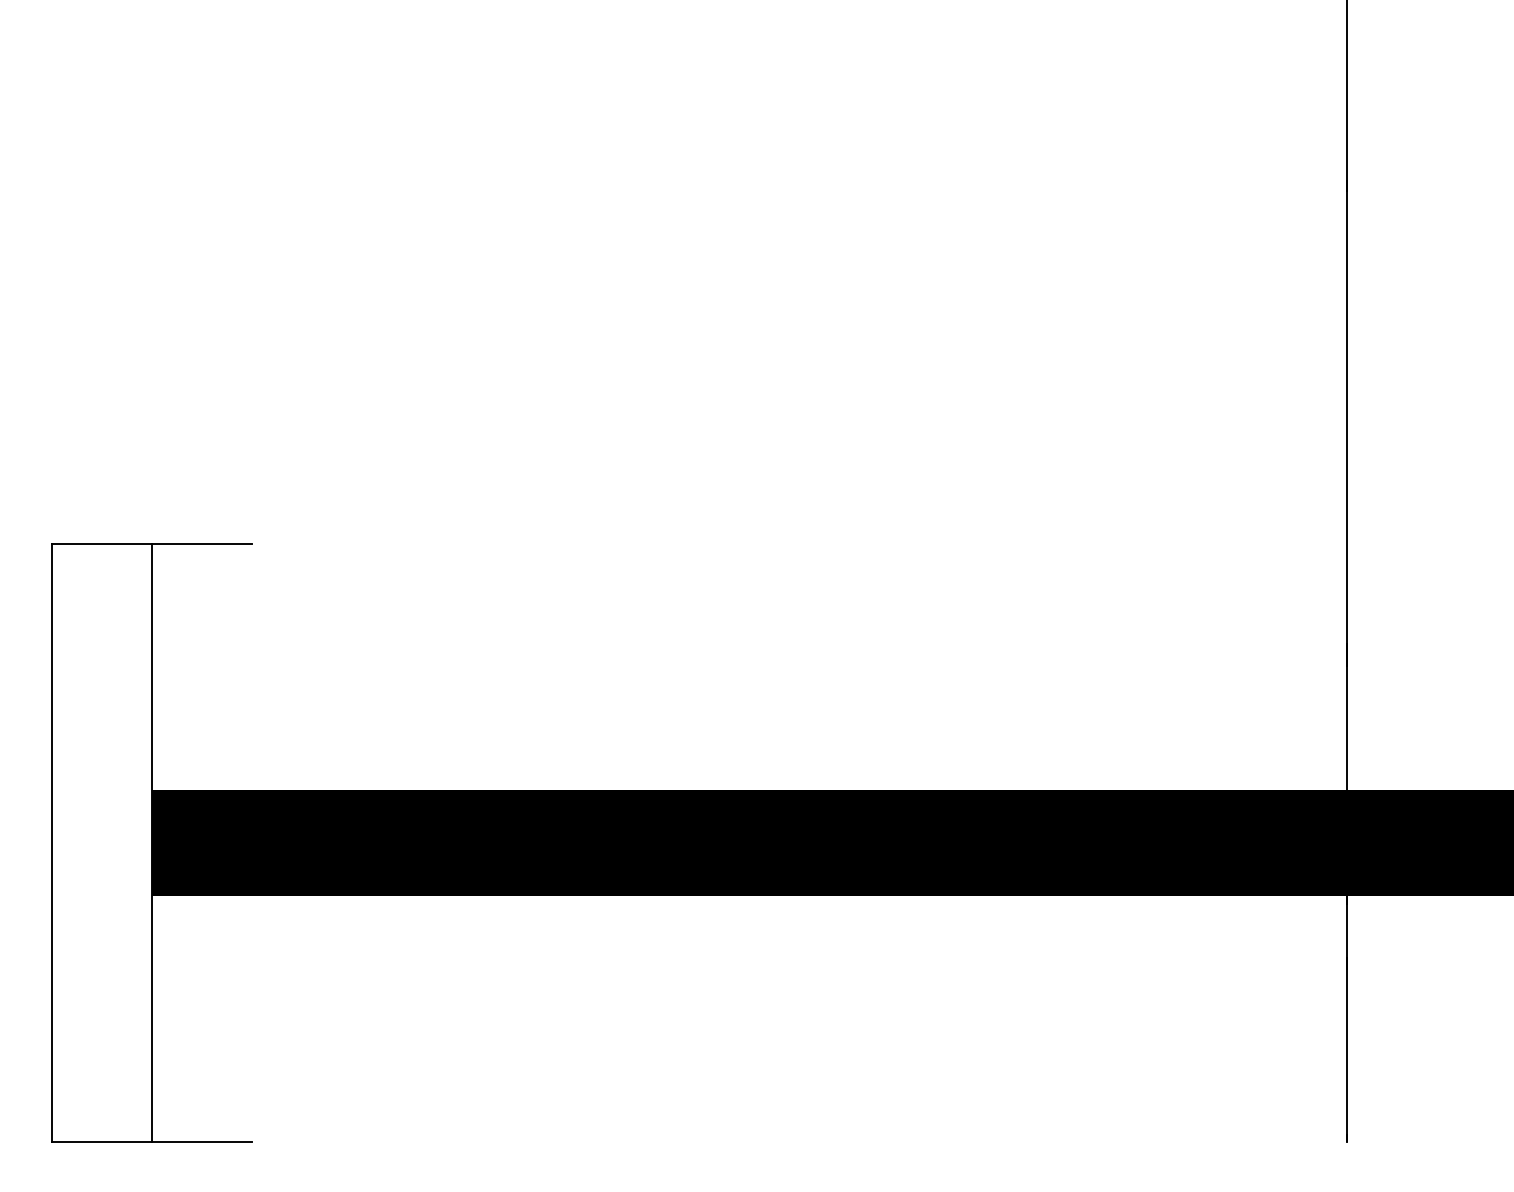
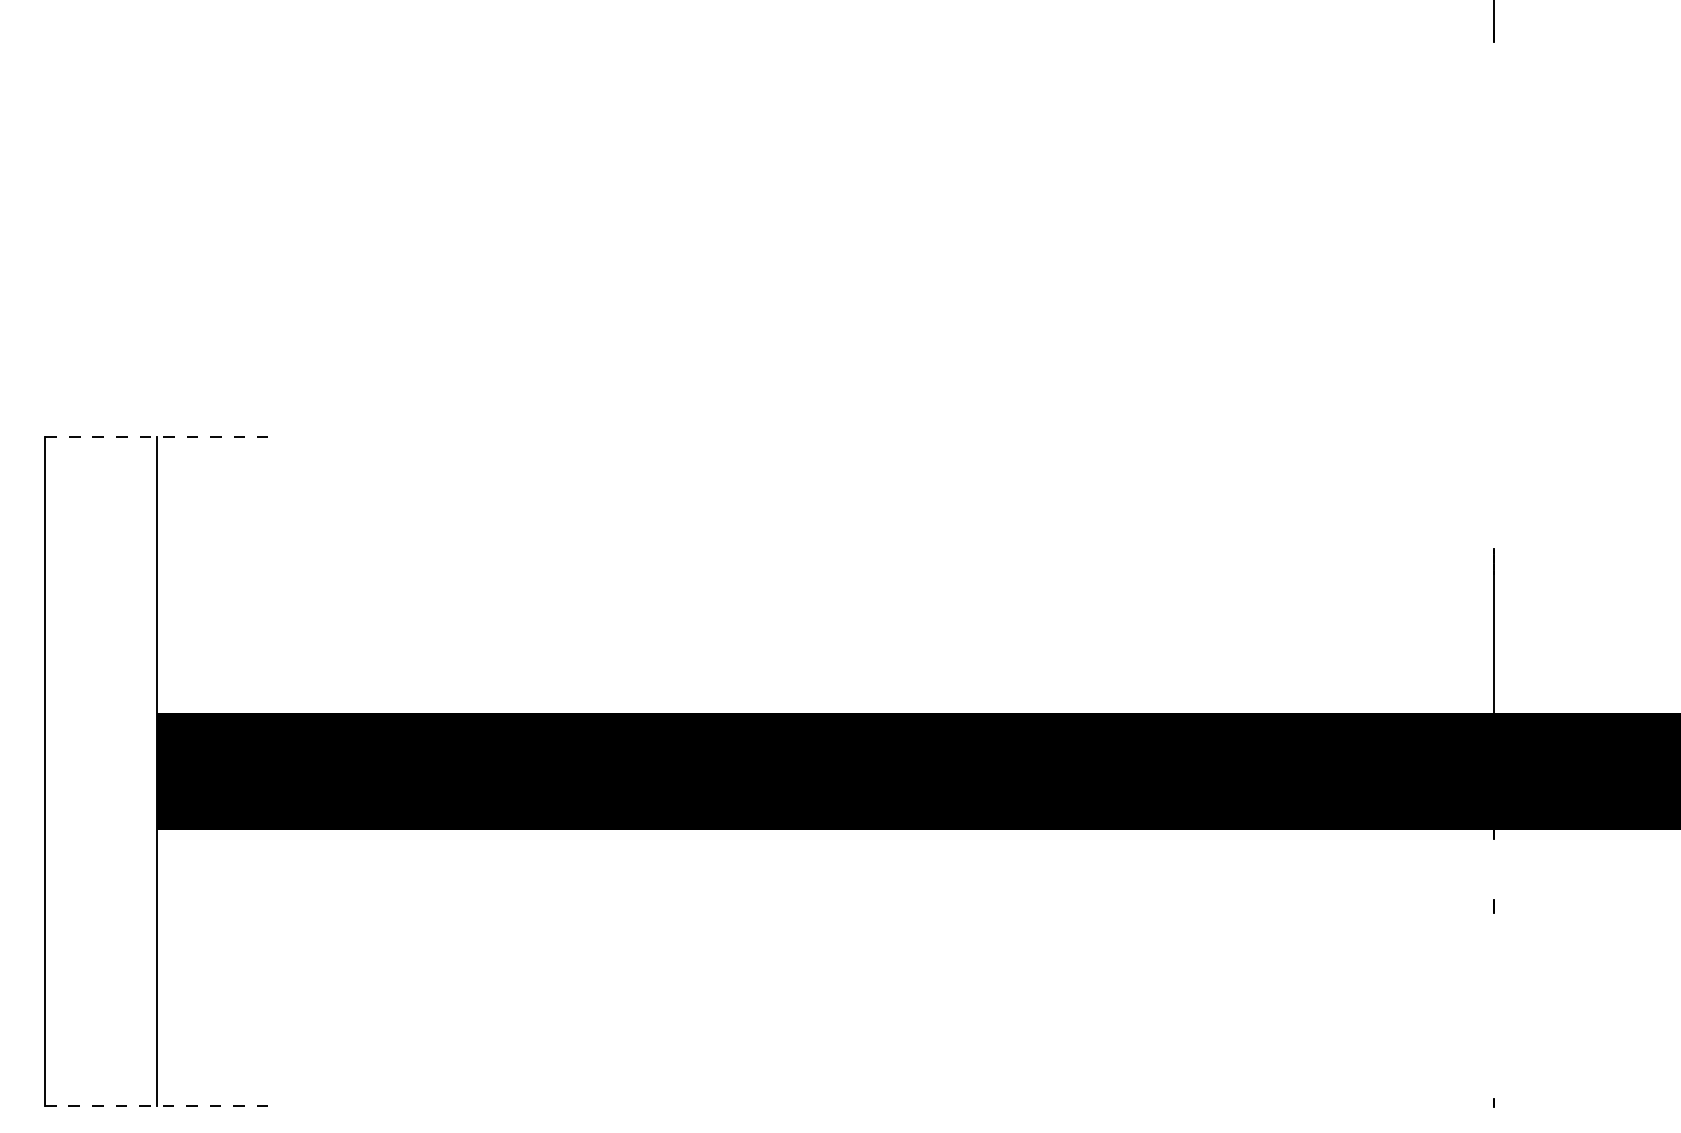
line: (1346, 417) -> (1493, 295), removed
line: (151, 543) -> (156, 436), solid -> dashed
line: (1346, 930) -> (1493, 869), removed
line: (1346, 1052) -> (1493, 1006), removed
line: (151, 1142) -> (156, 1106), solid -> dashed

